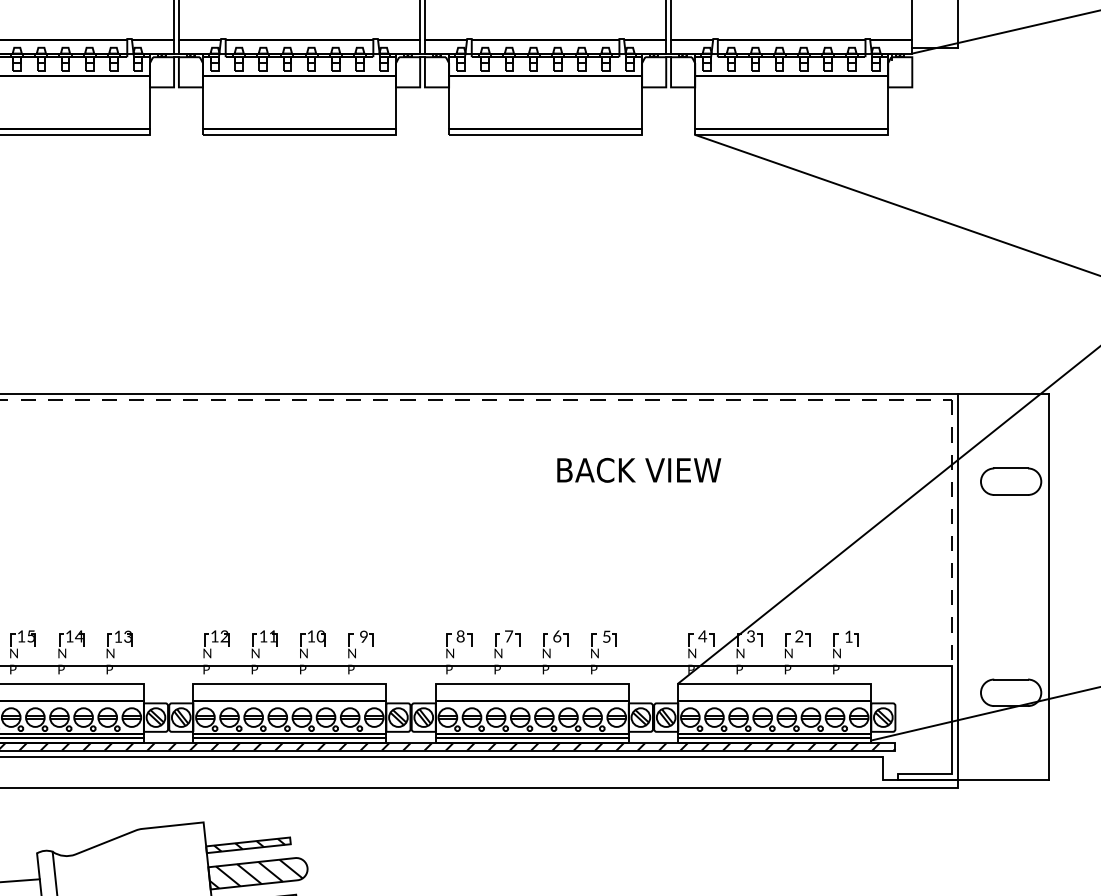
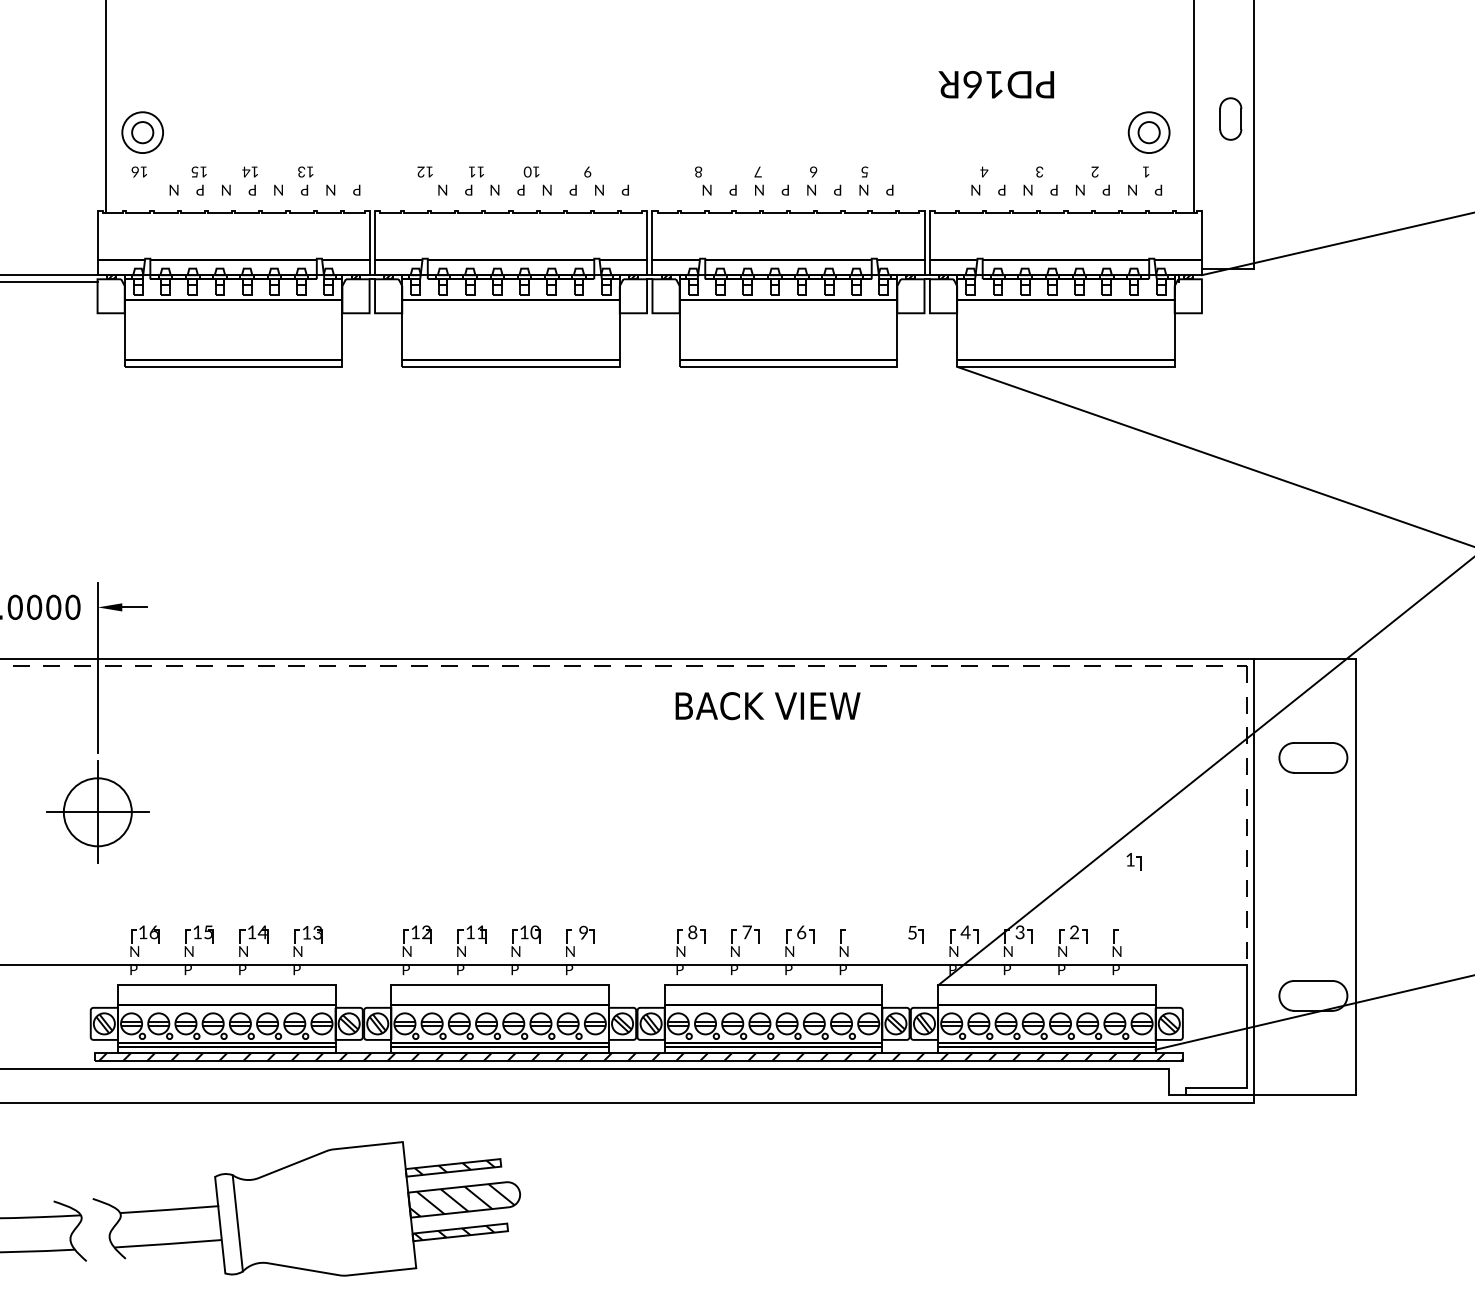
text: (638, 470) -> (767, 706), moved
part: (609, 638) -> (915, 934), moved
part: (851, 638) -> (1133, 861), moved

